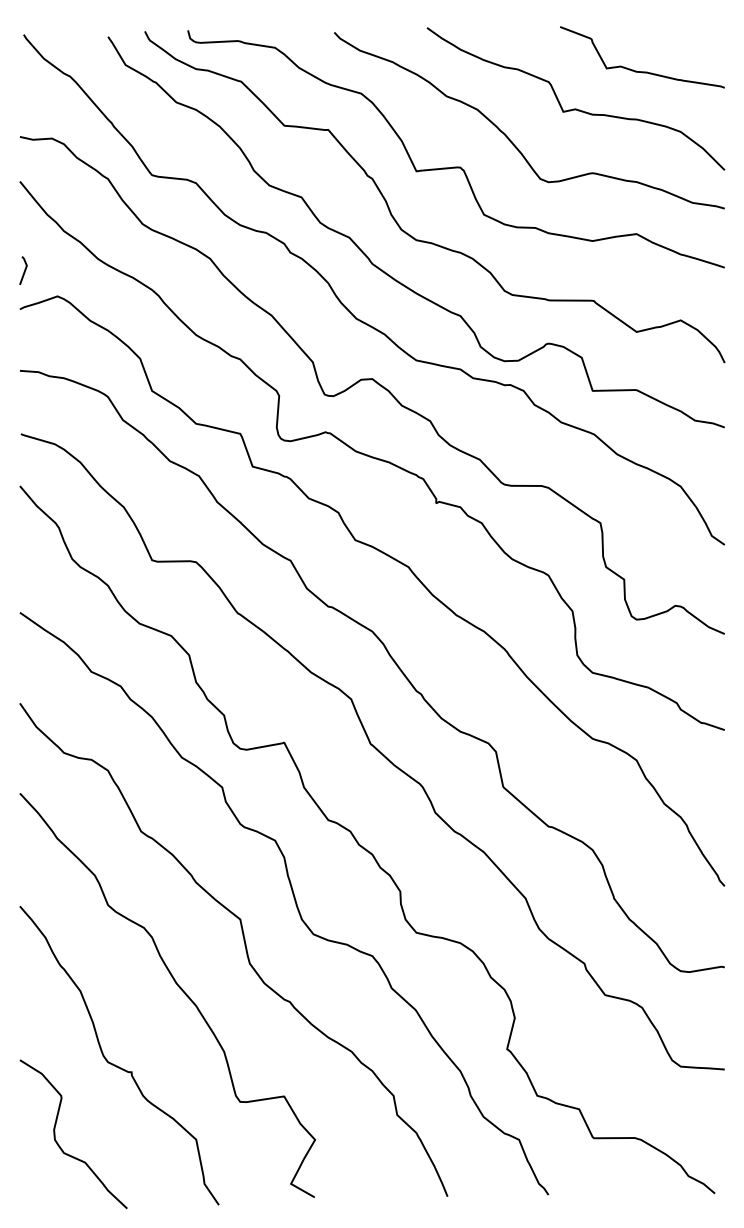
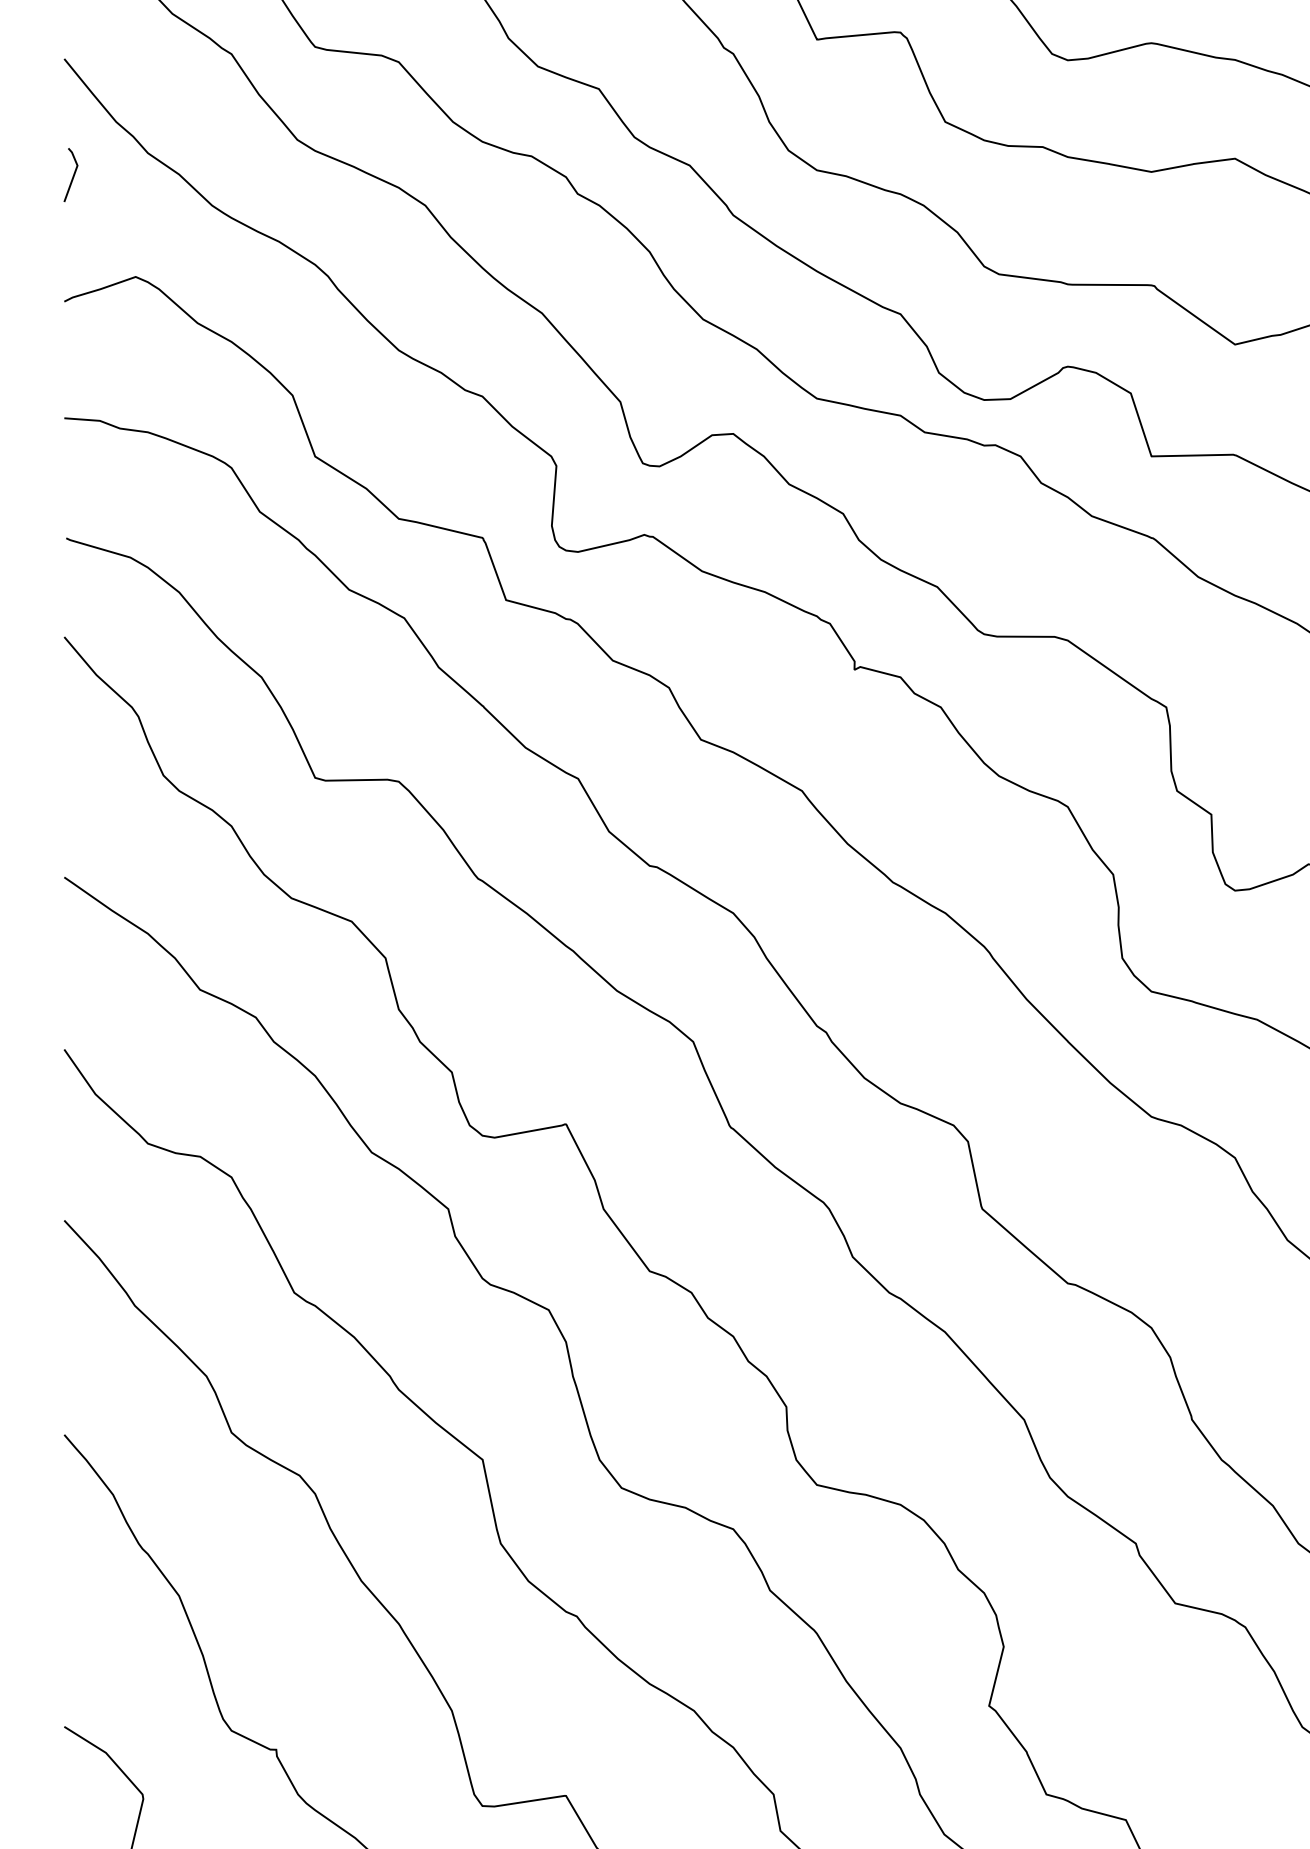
line: (24, 270) -> (72, 174), moved

